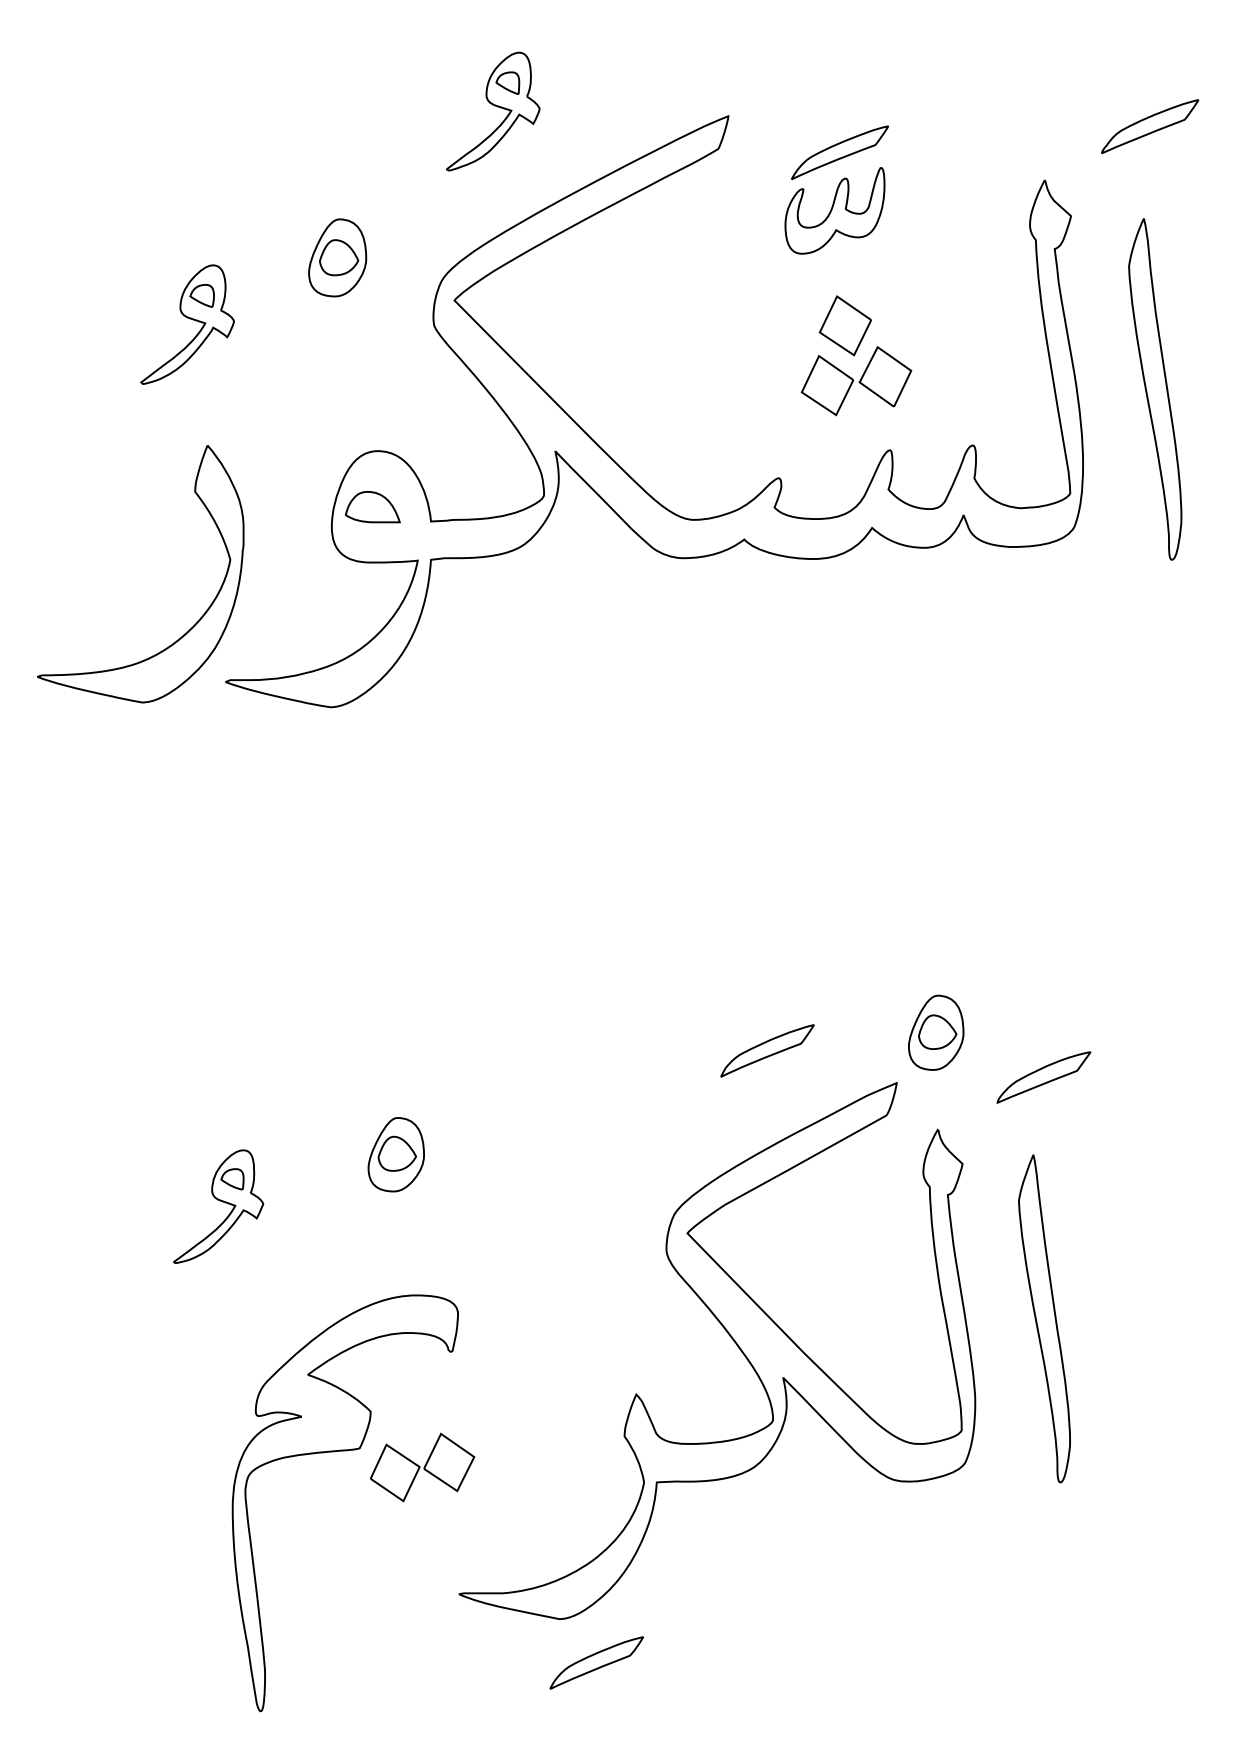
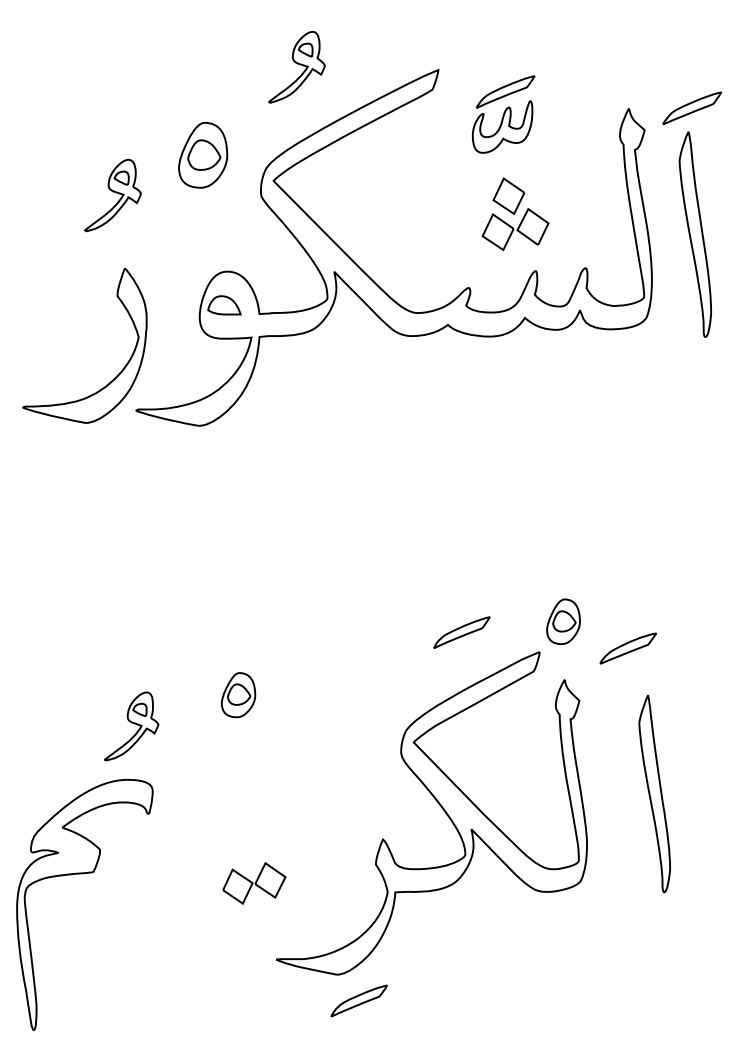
part: (1148, 126) -> (691, 108), moved
part: (338, 258) -> (203, 155), size x1.4
part: (1044, 1319) -> (654, 794), moved
part: (343, 1452) -> (83, 874), moved

